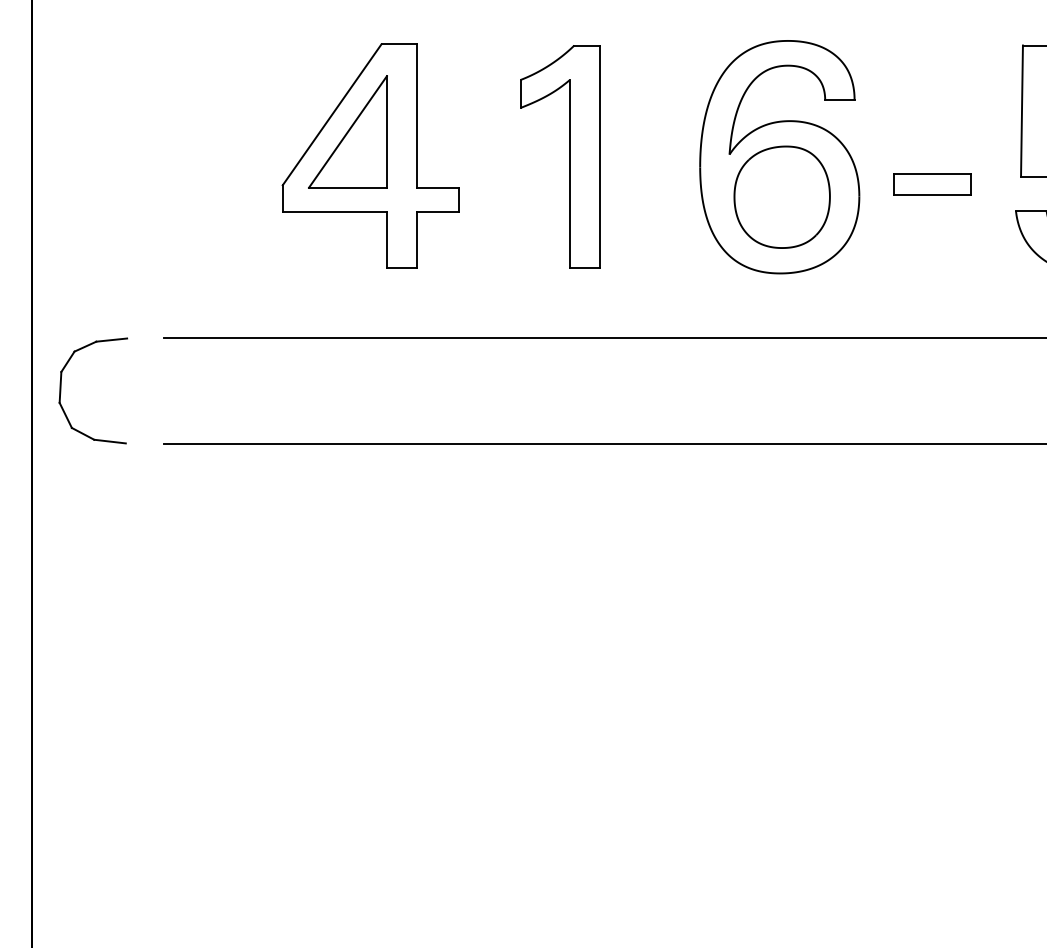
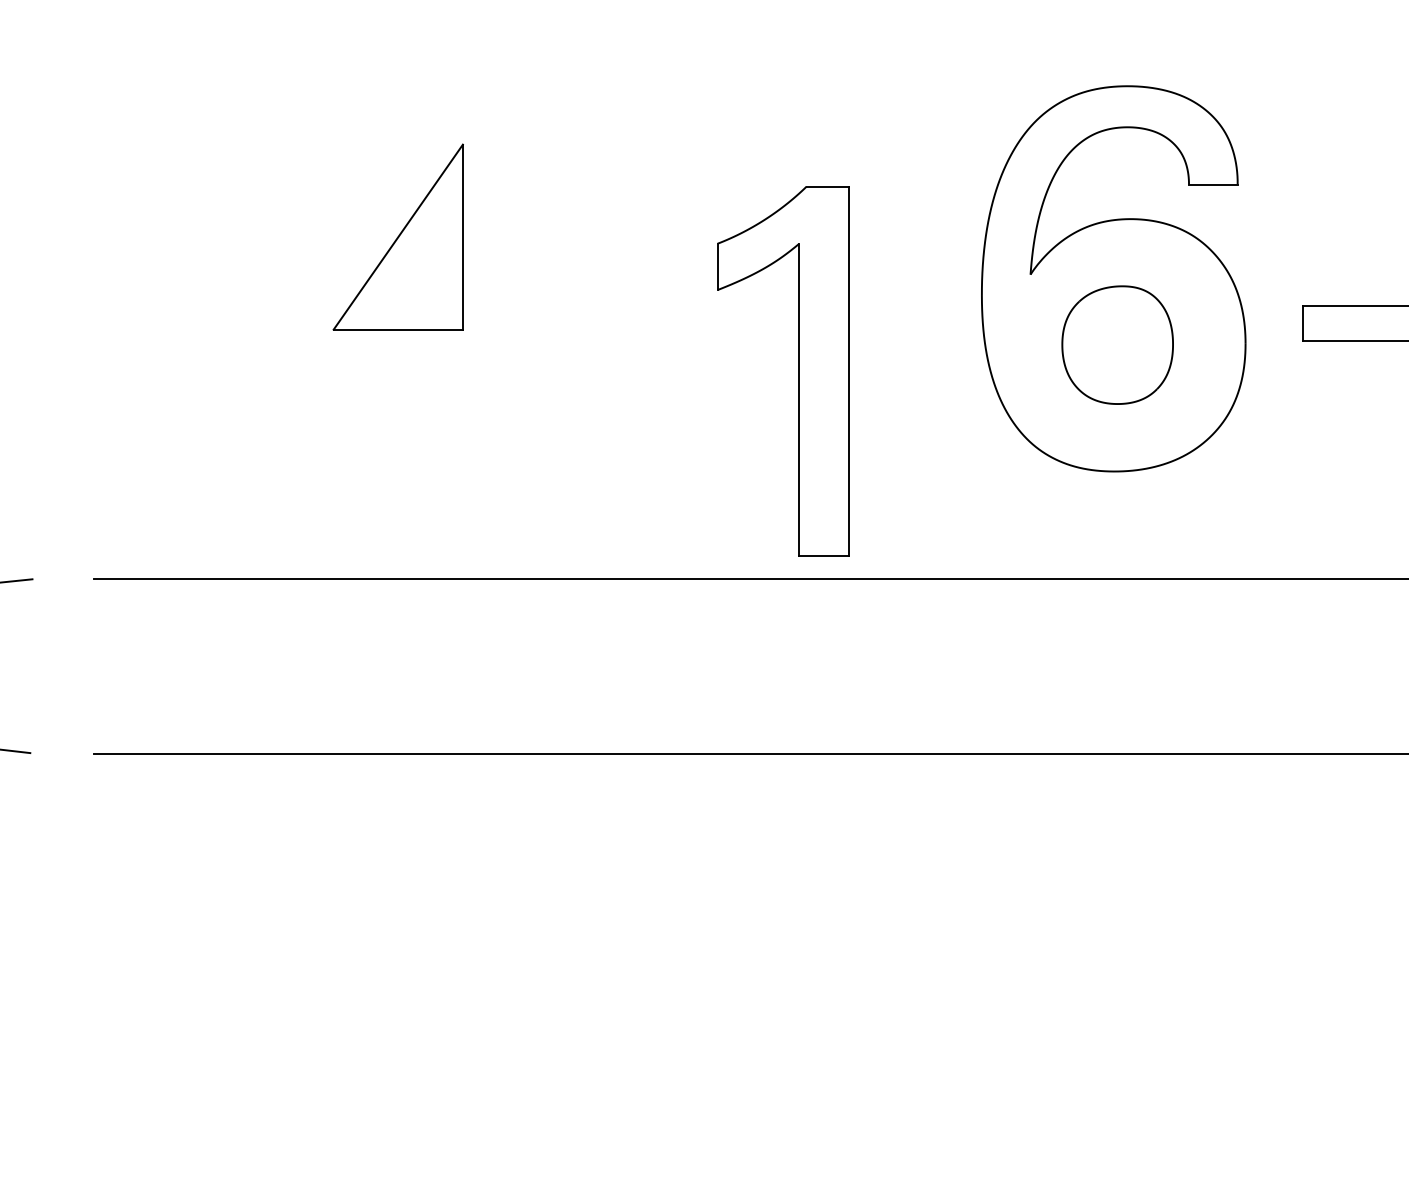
part: (370, 155) -> (435, 276), removed
part: (569, 156) -> (798, 370), moved
part: (781, 196) -> (1116, 344), size x0.7

